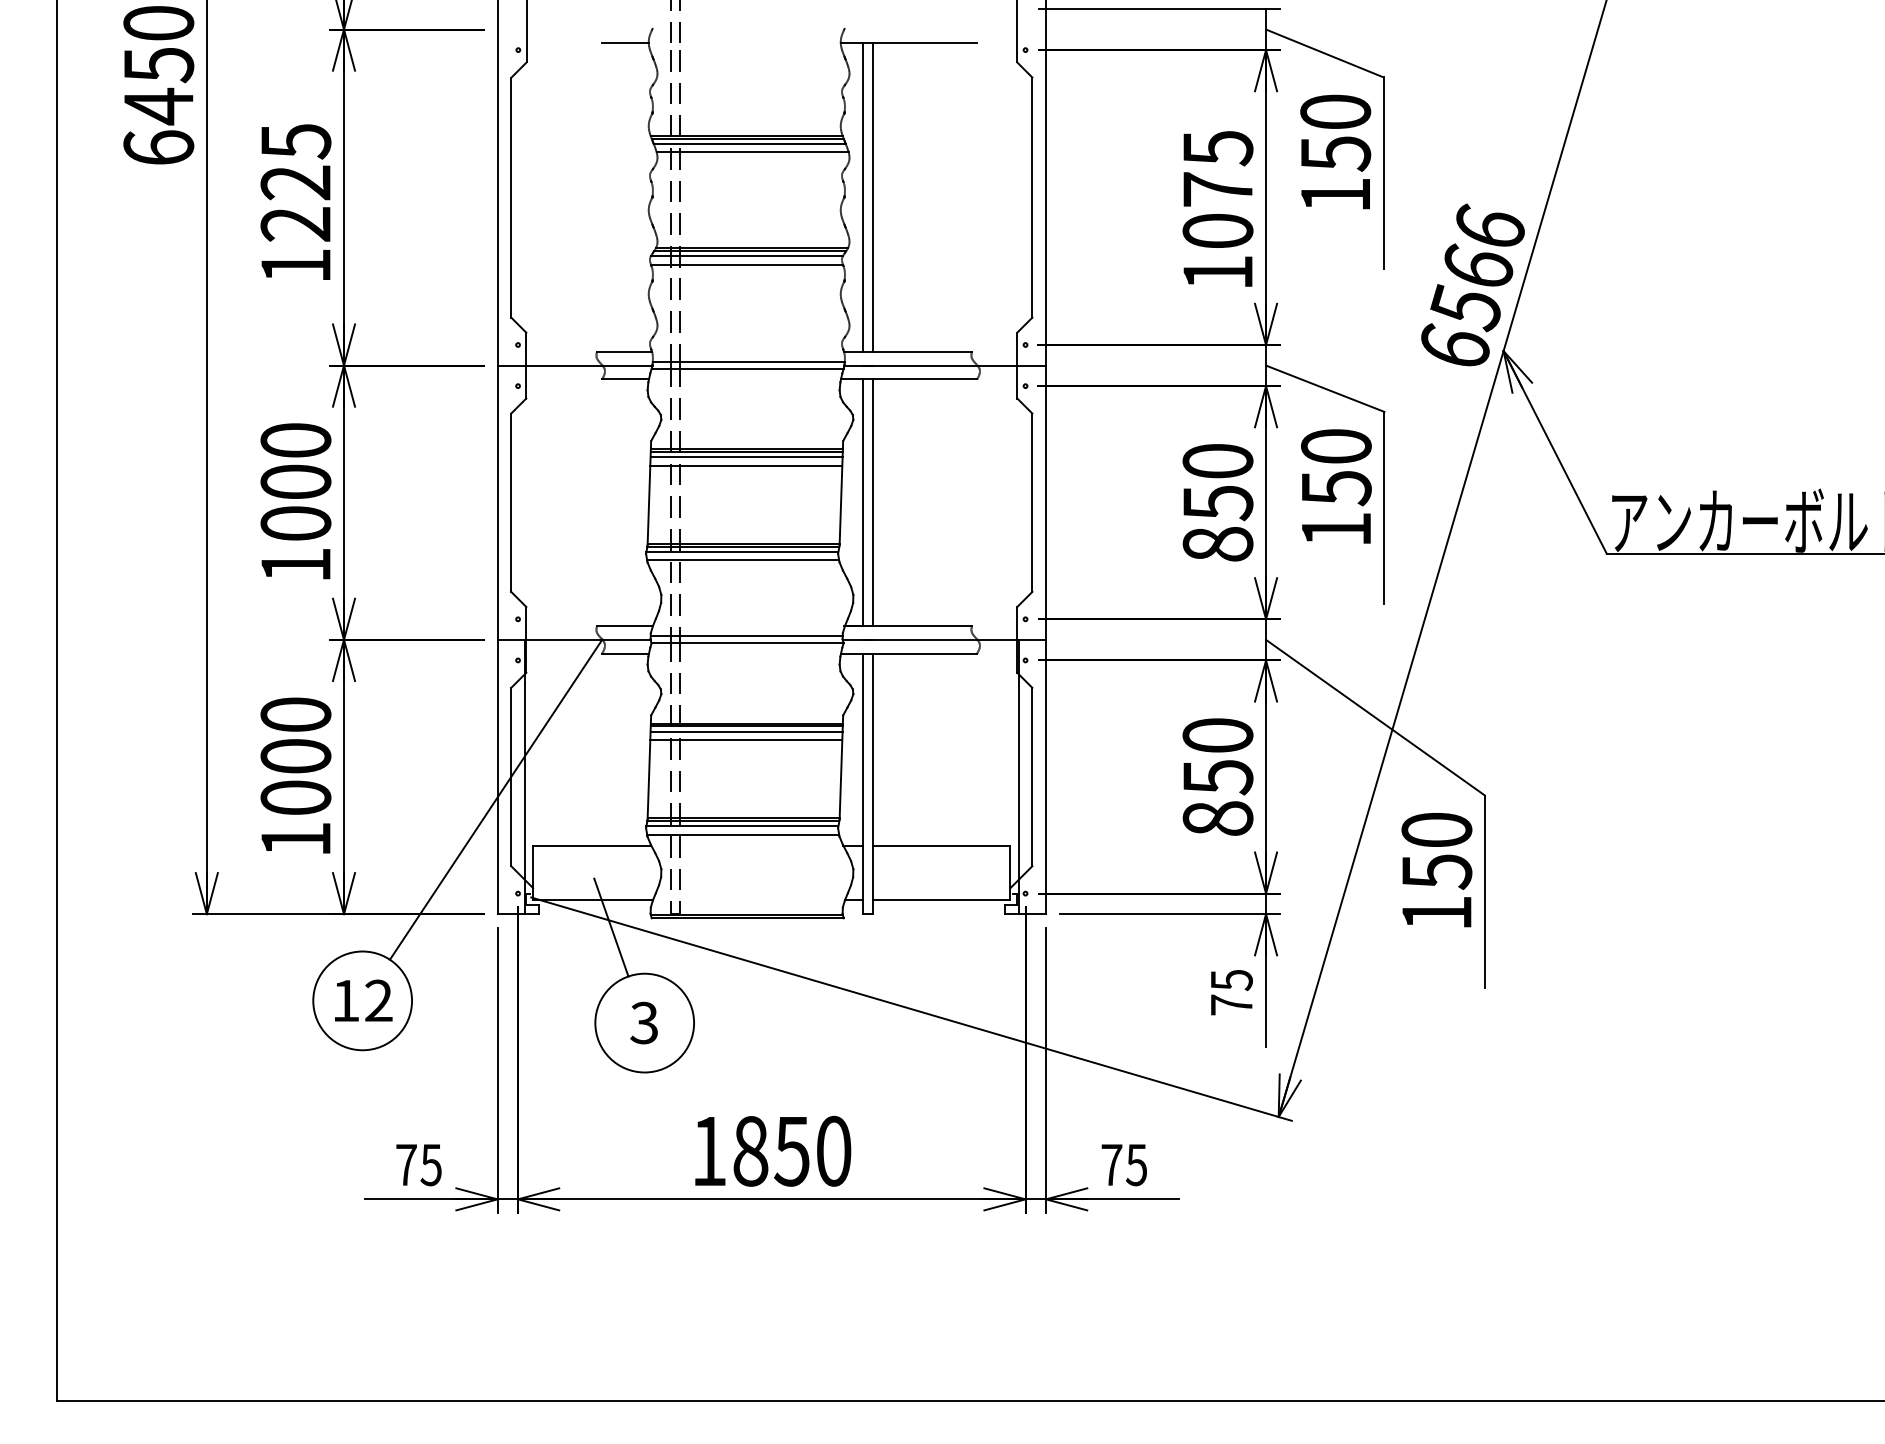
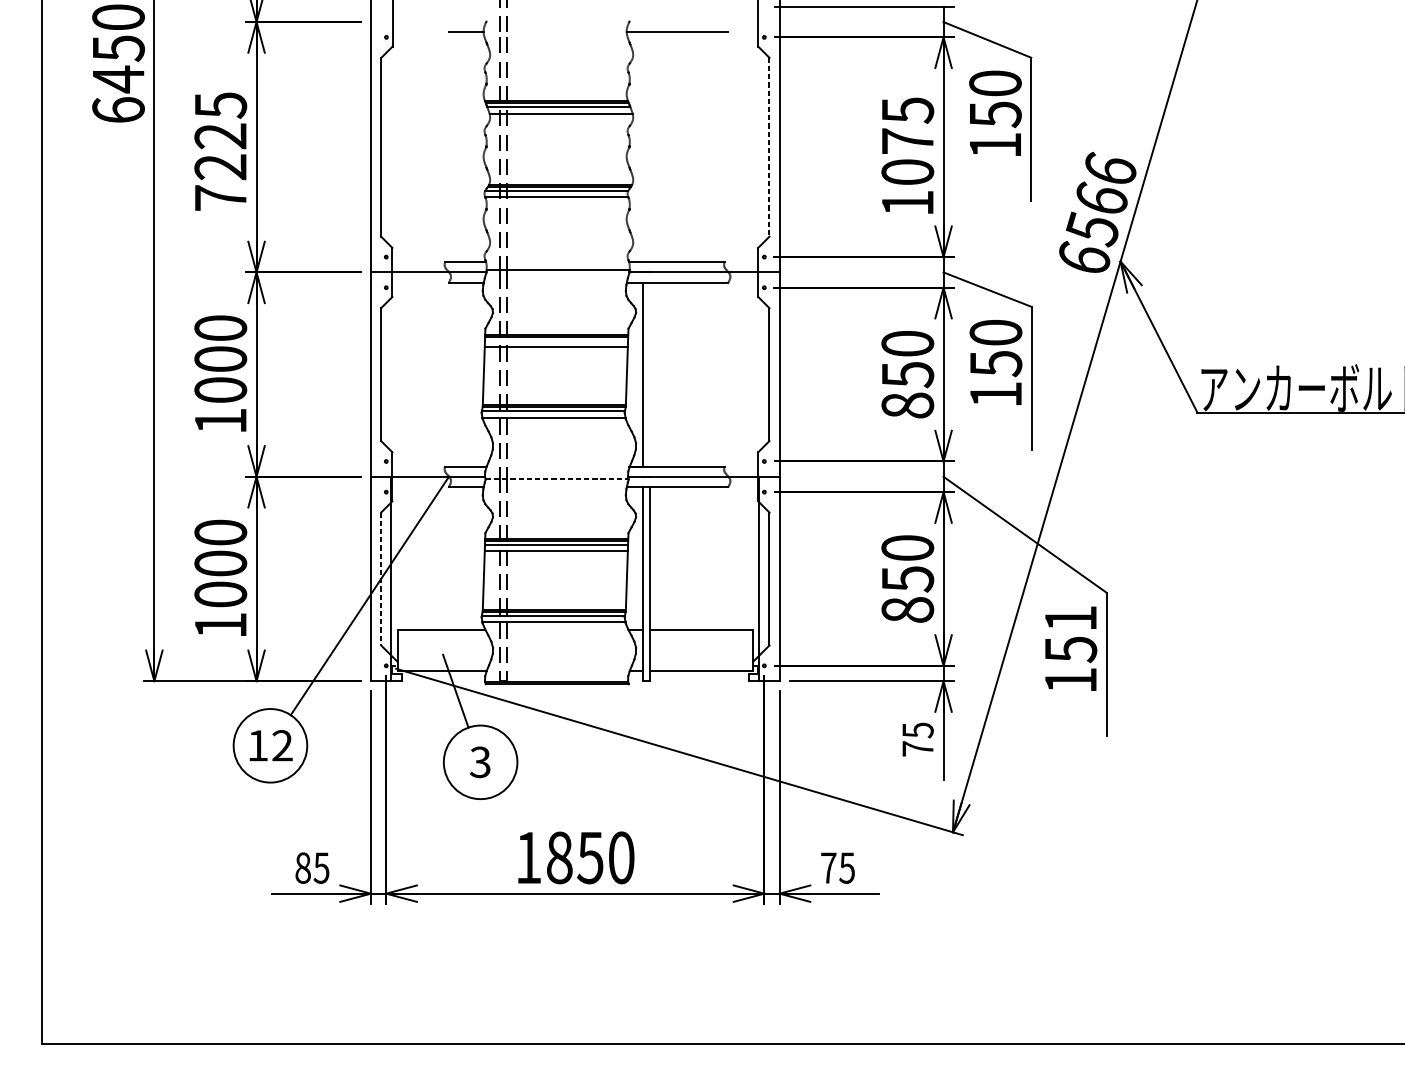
line: (863, 197) -> (643, 147), removed
line: (872, 197) -> (650, 147), removed
line: (1032, 198) -> (769, 147), solid -> dashed
text: (295, 265) -> (220, 197), 1225 -> 7225
line: (747, 368) -> (557, 274), removed
line: (746, 457) -> (556, 340), removed
line: (872, 502) -> (650, 374), removed
line: (746, 636) -> (556, 474), removed
line: (748, 643) -> (557, 479), solid -> dashed
line: (511, 777) -> (381, 579), solid -> dashed
text: (1436, 829) -> (1070, 618), 150 -> 151
text: (406, 1164) -> (303, 867), 75 -> 85

